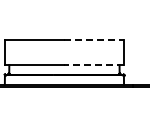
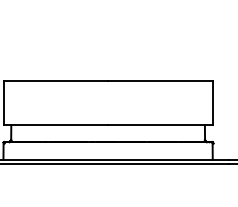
line: (94, 39) -> (160, 80), dashed -> solid
line: (94, 64) -> (160, 124), dashed -> solid

